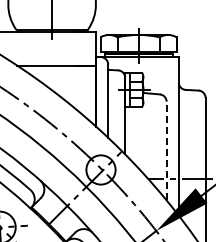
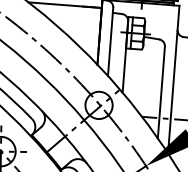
line: (166, 150) -> (161, 91), dashed -> solid

